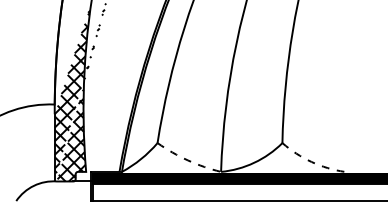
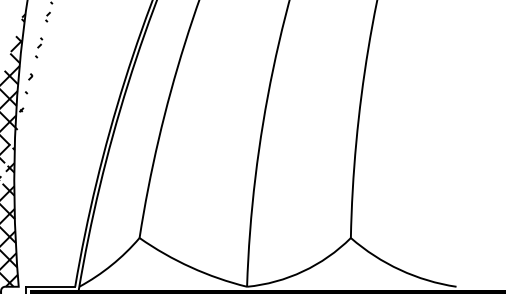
arc: (187, 160) -> (190, 267), dashed -> solid
arc: (311, 161) -> (400, 269), dashed -> solid

